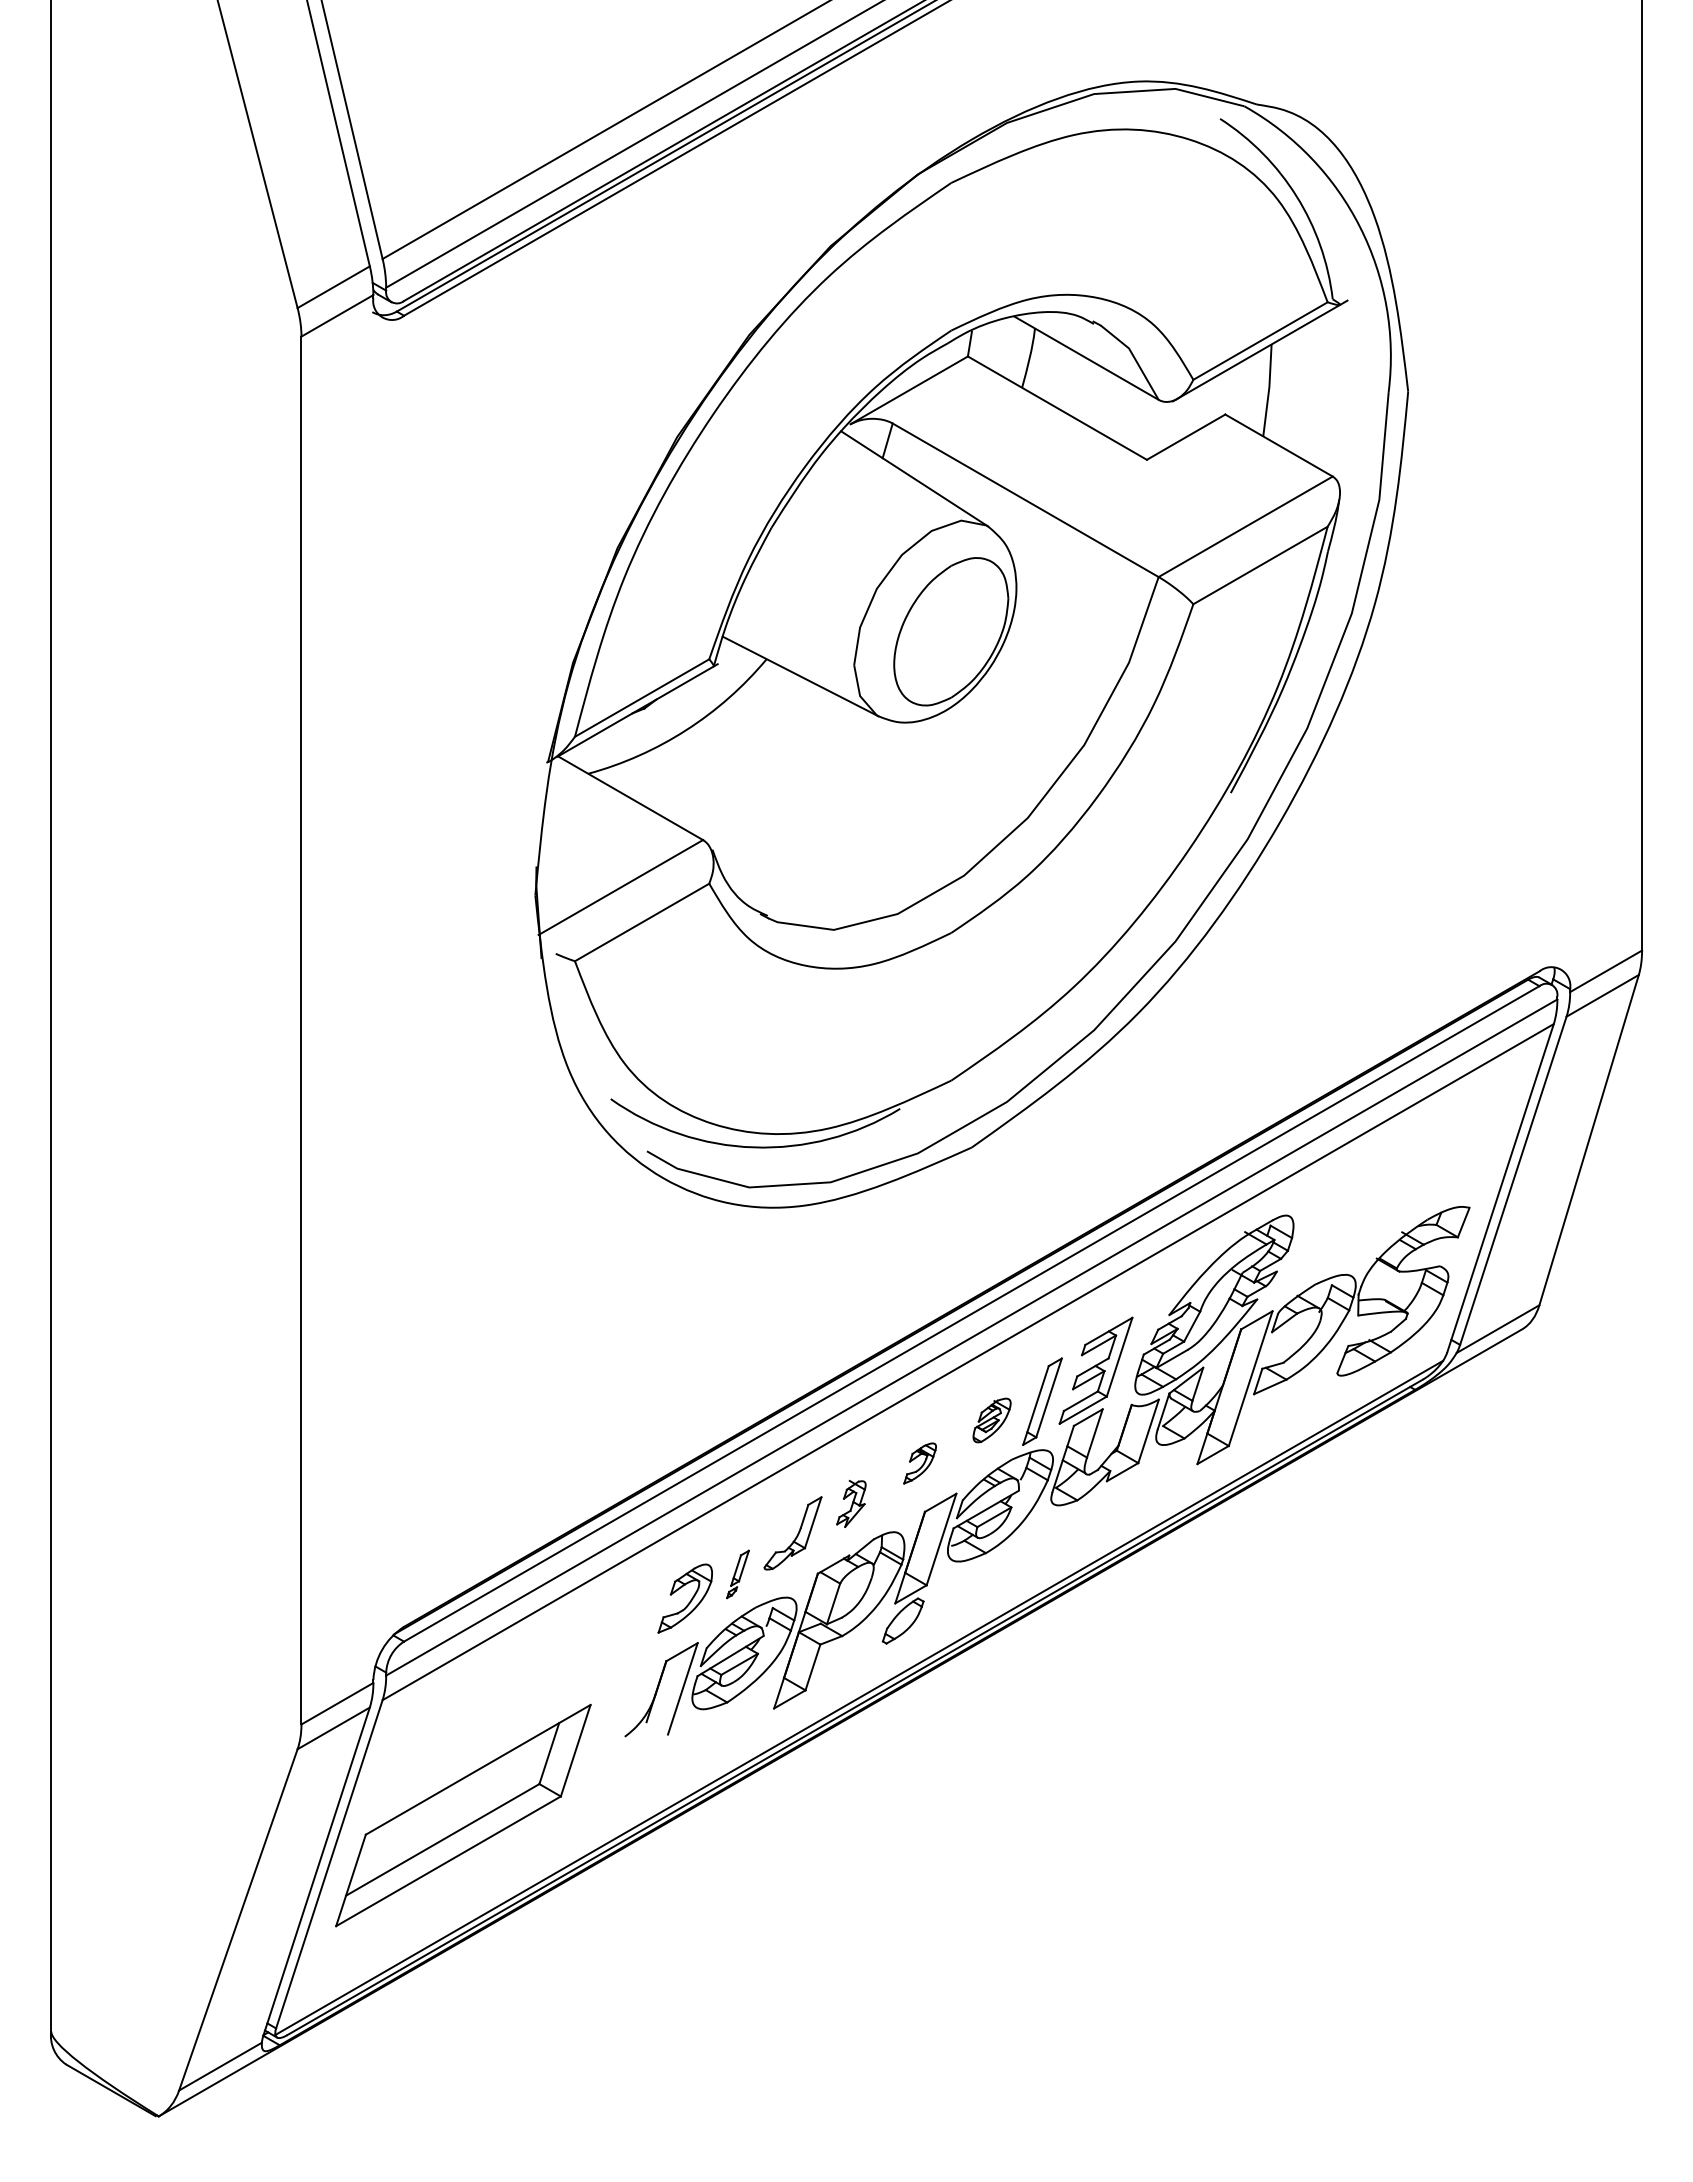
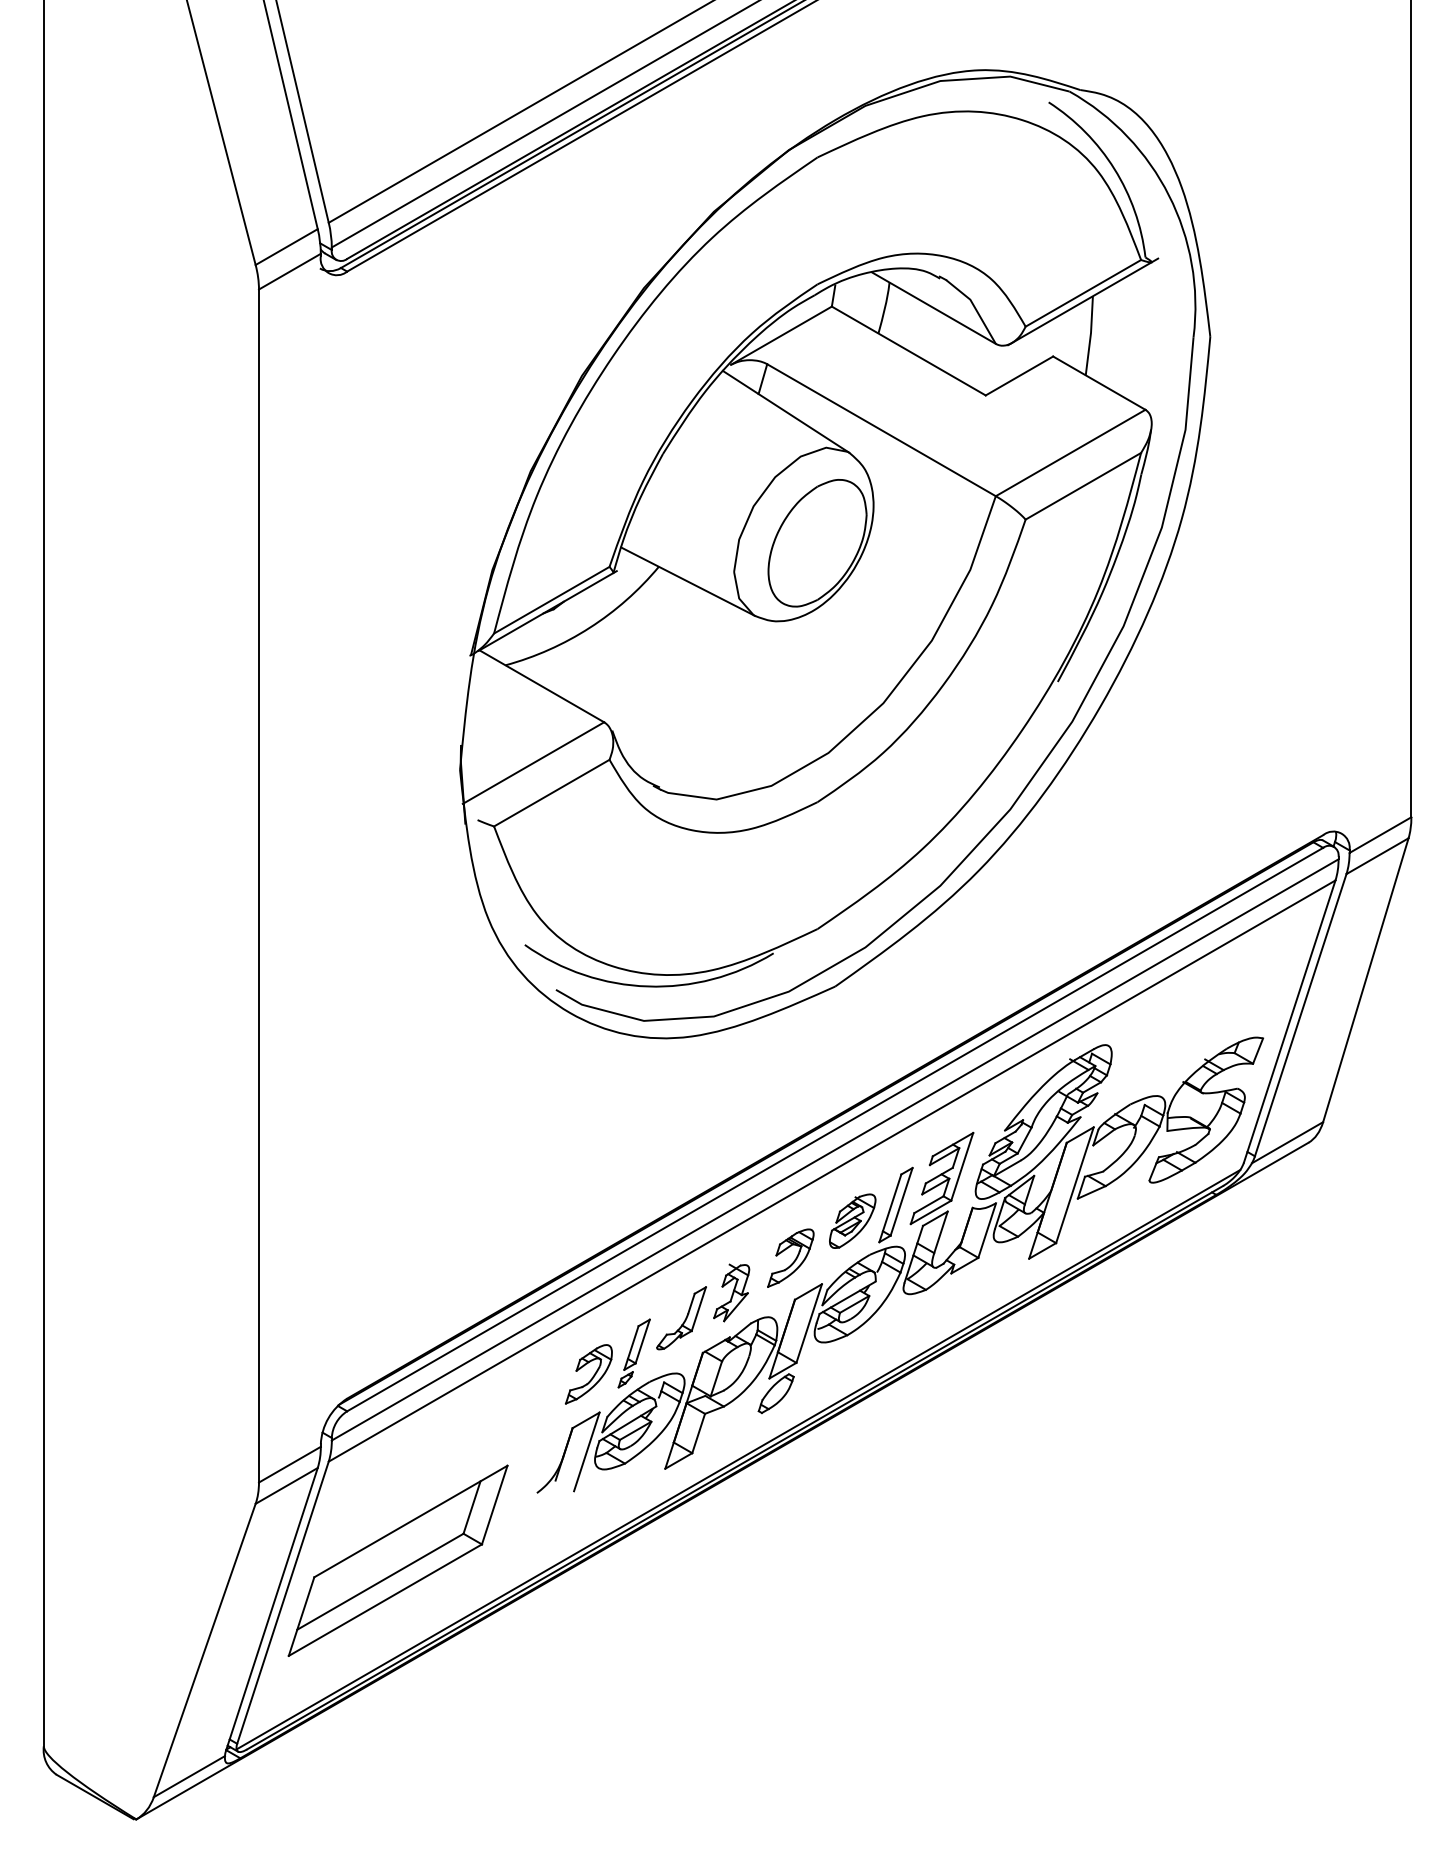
part: (991, 1420) -> (852, 1221), size x1.43
part: (919, 1463) -> (790, 1258), size x1.67
part: (851, 1503) -> (731, 1292), size x1.43
part: (737, 1574) -> (633, 1353), size x1.67

